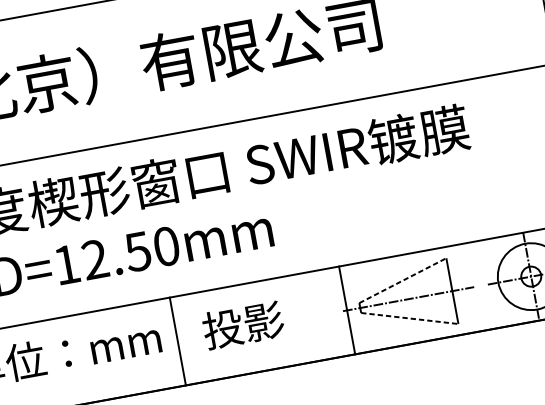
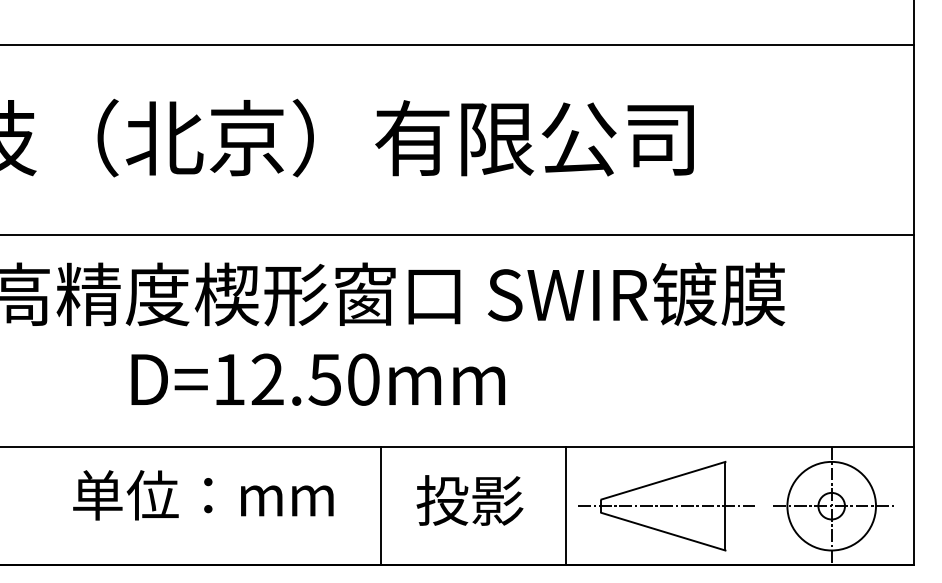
line: (402, 280) -> (663, 480), dashed -> solid
line: (347, 310) -> (565, 506), moved
line: (409, 318) -> (663, 531), dashed -> solid
text: (243, 325) -> (469, 500), moved
line: (177, 341) -> (380, 506), moved

